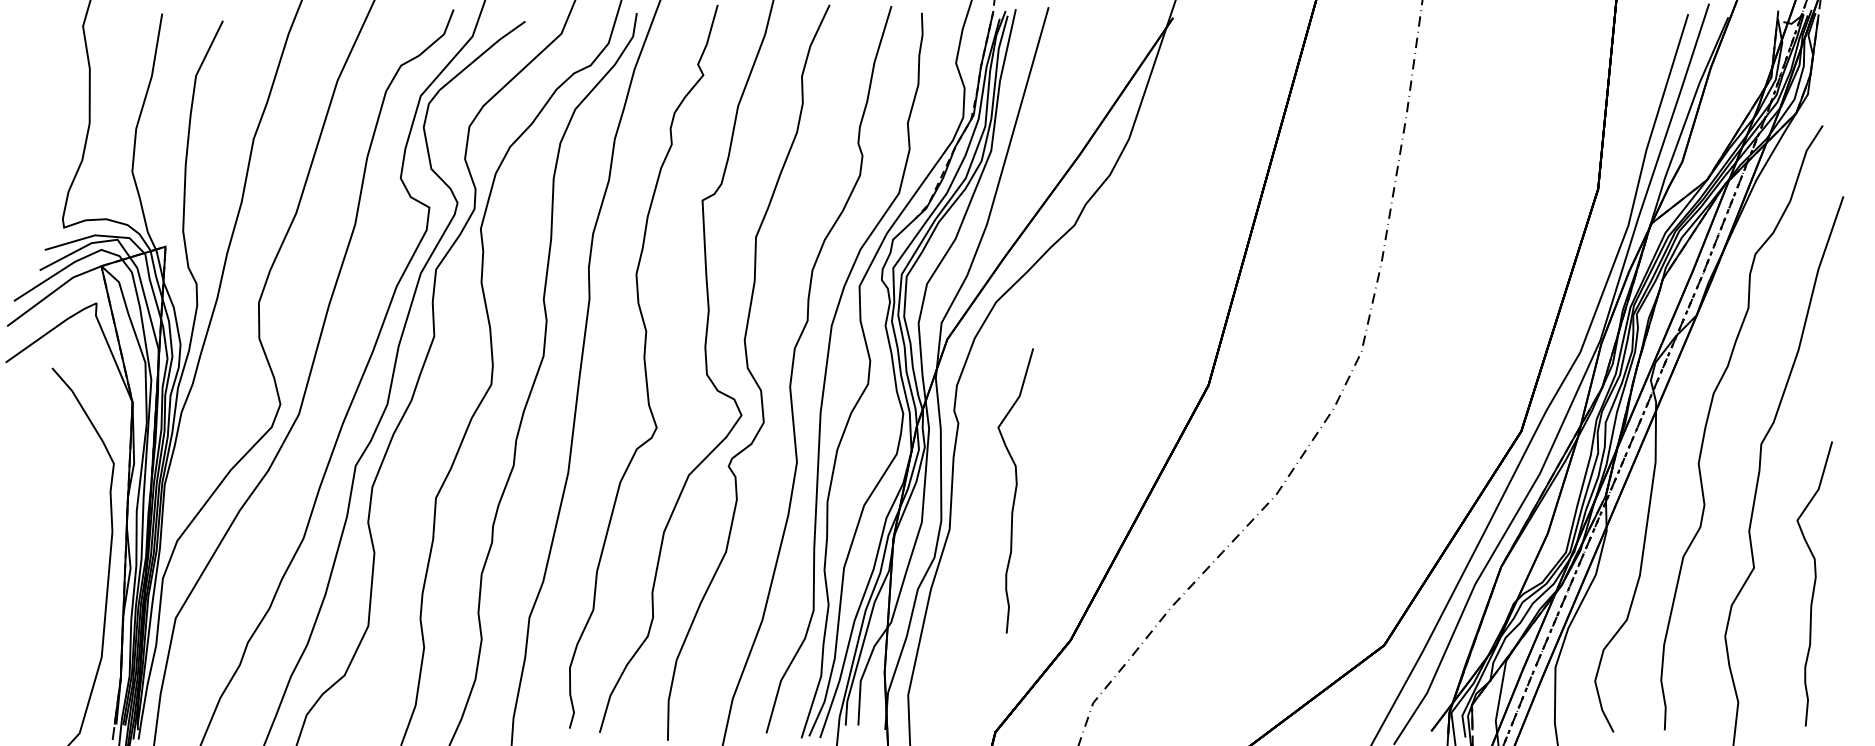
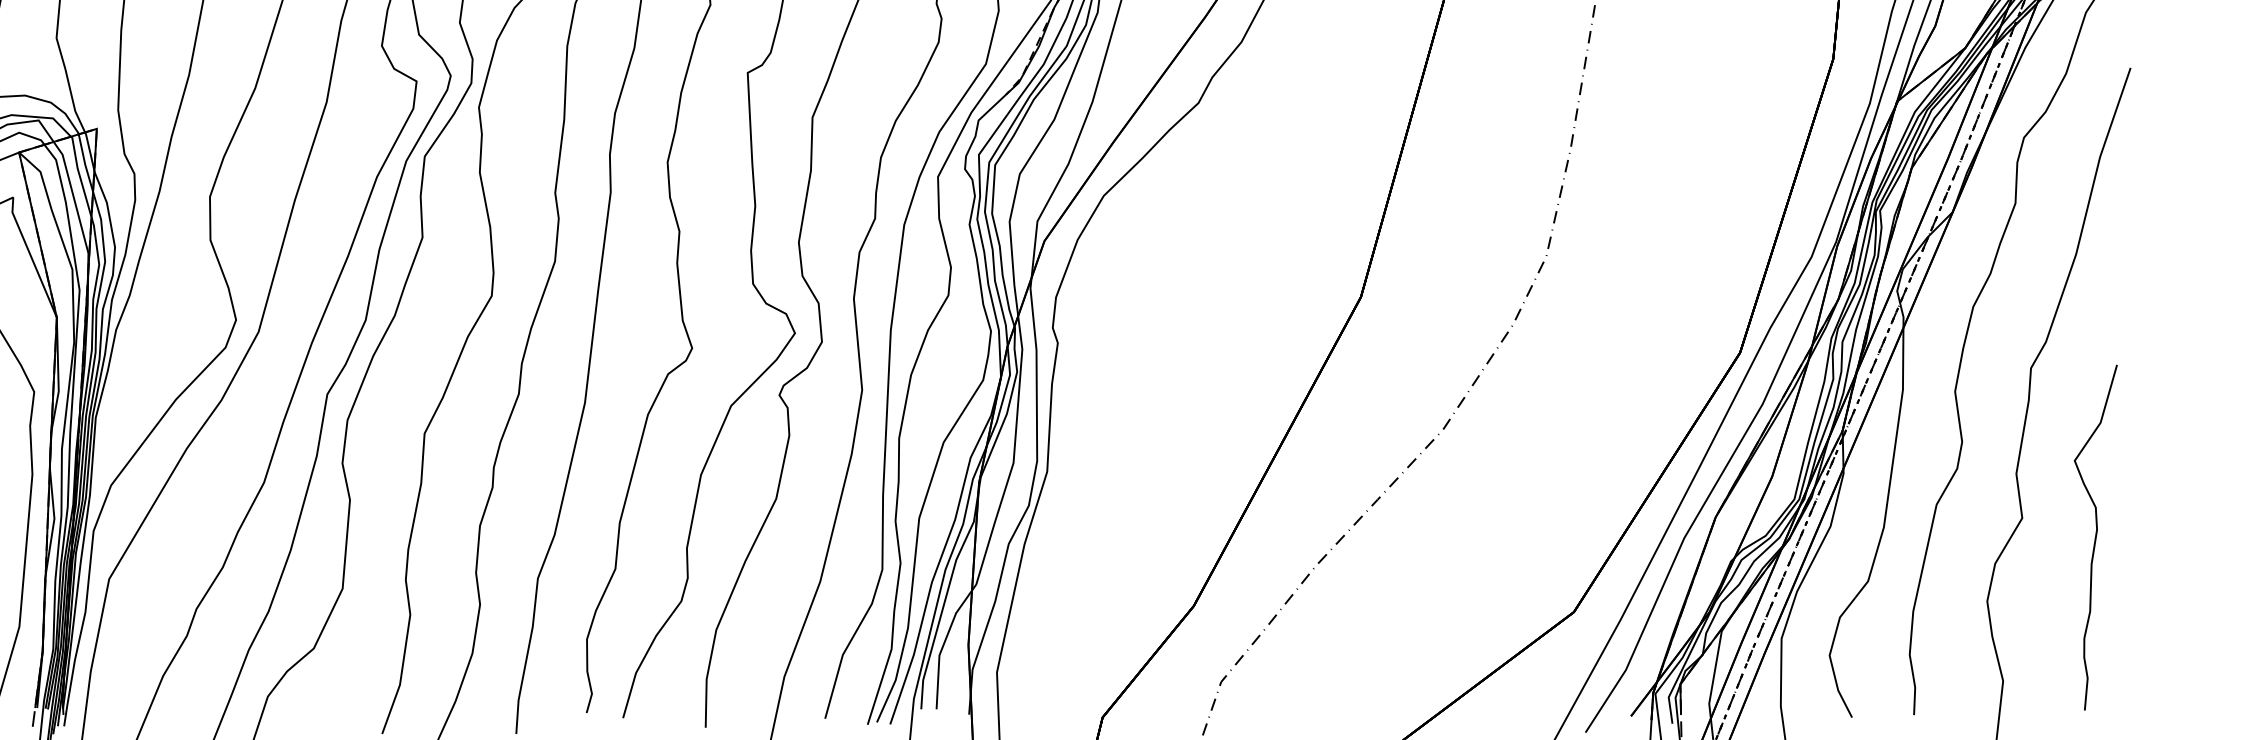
curve: (1015, 490) -> (1127, 424), removed

